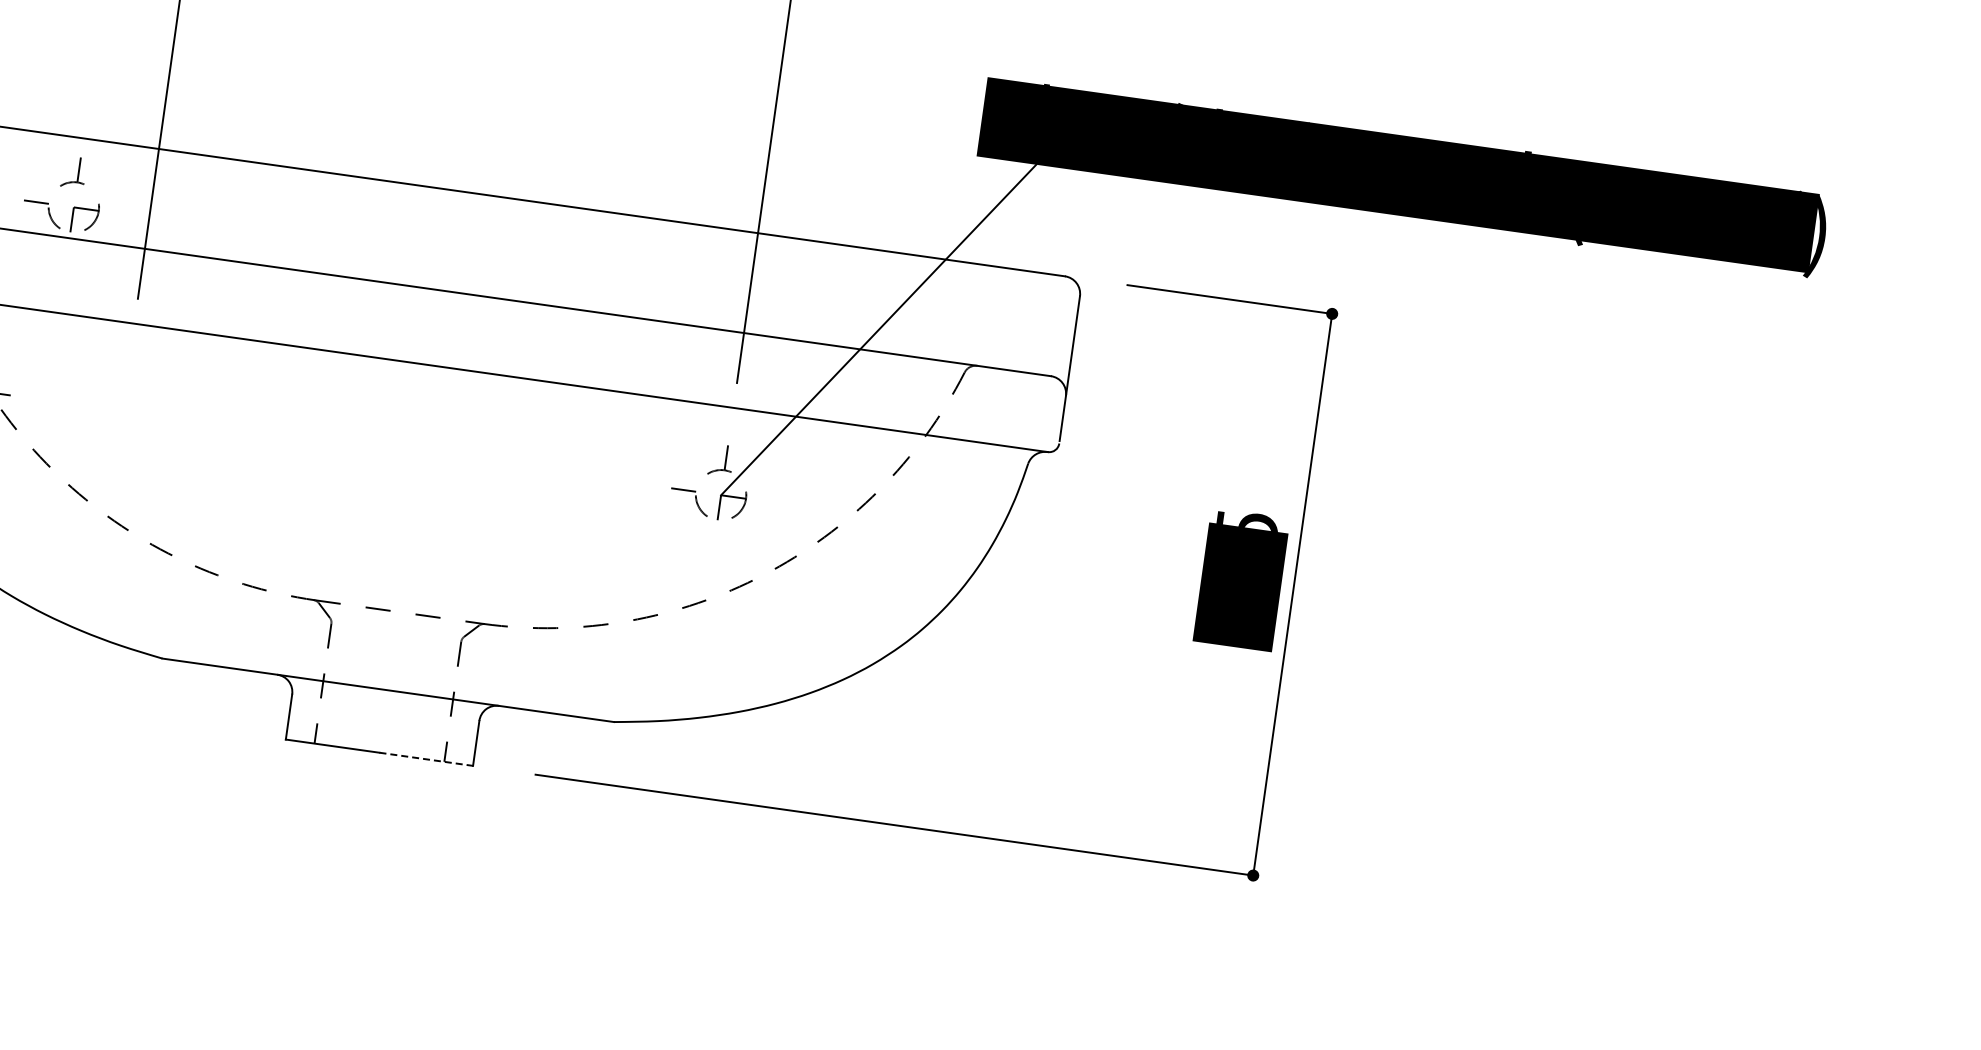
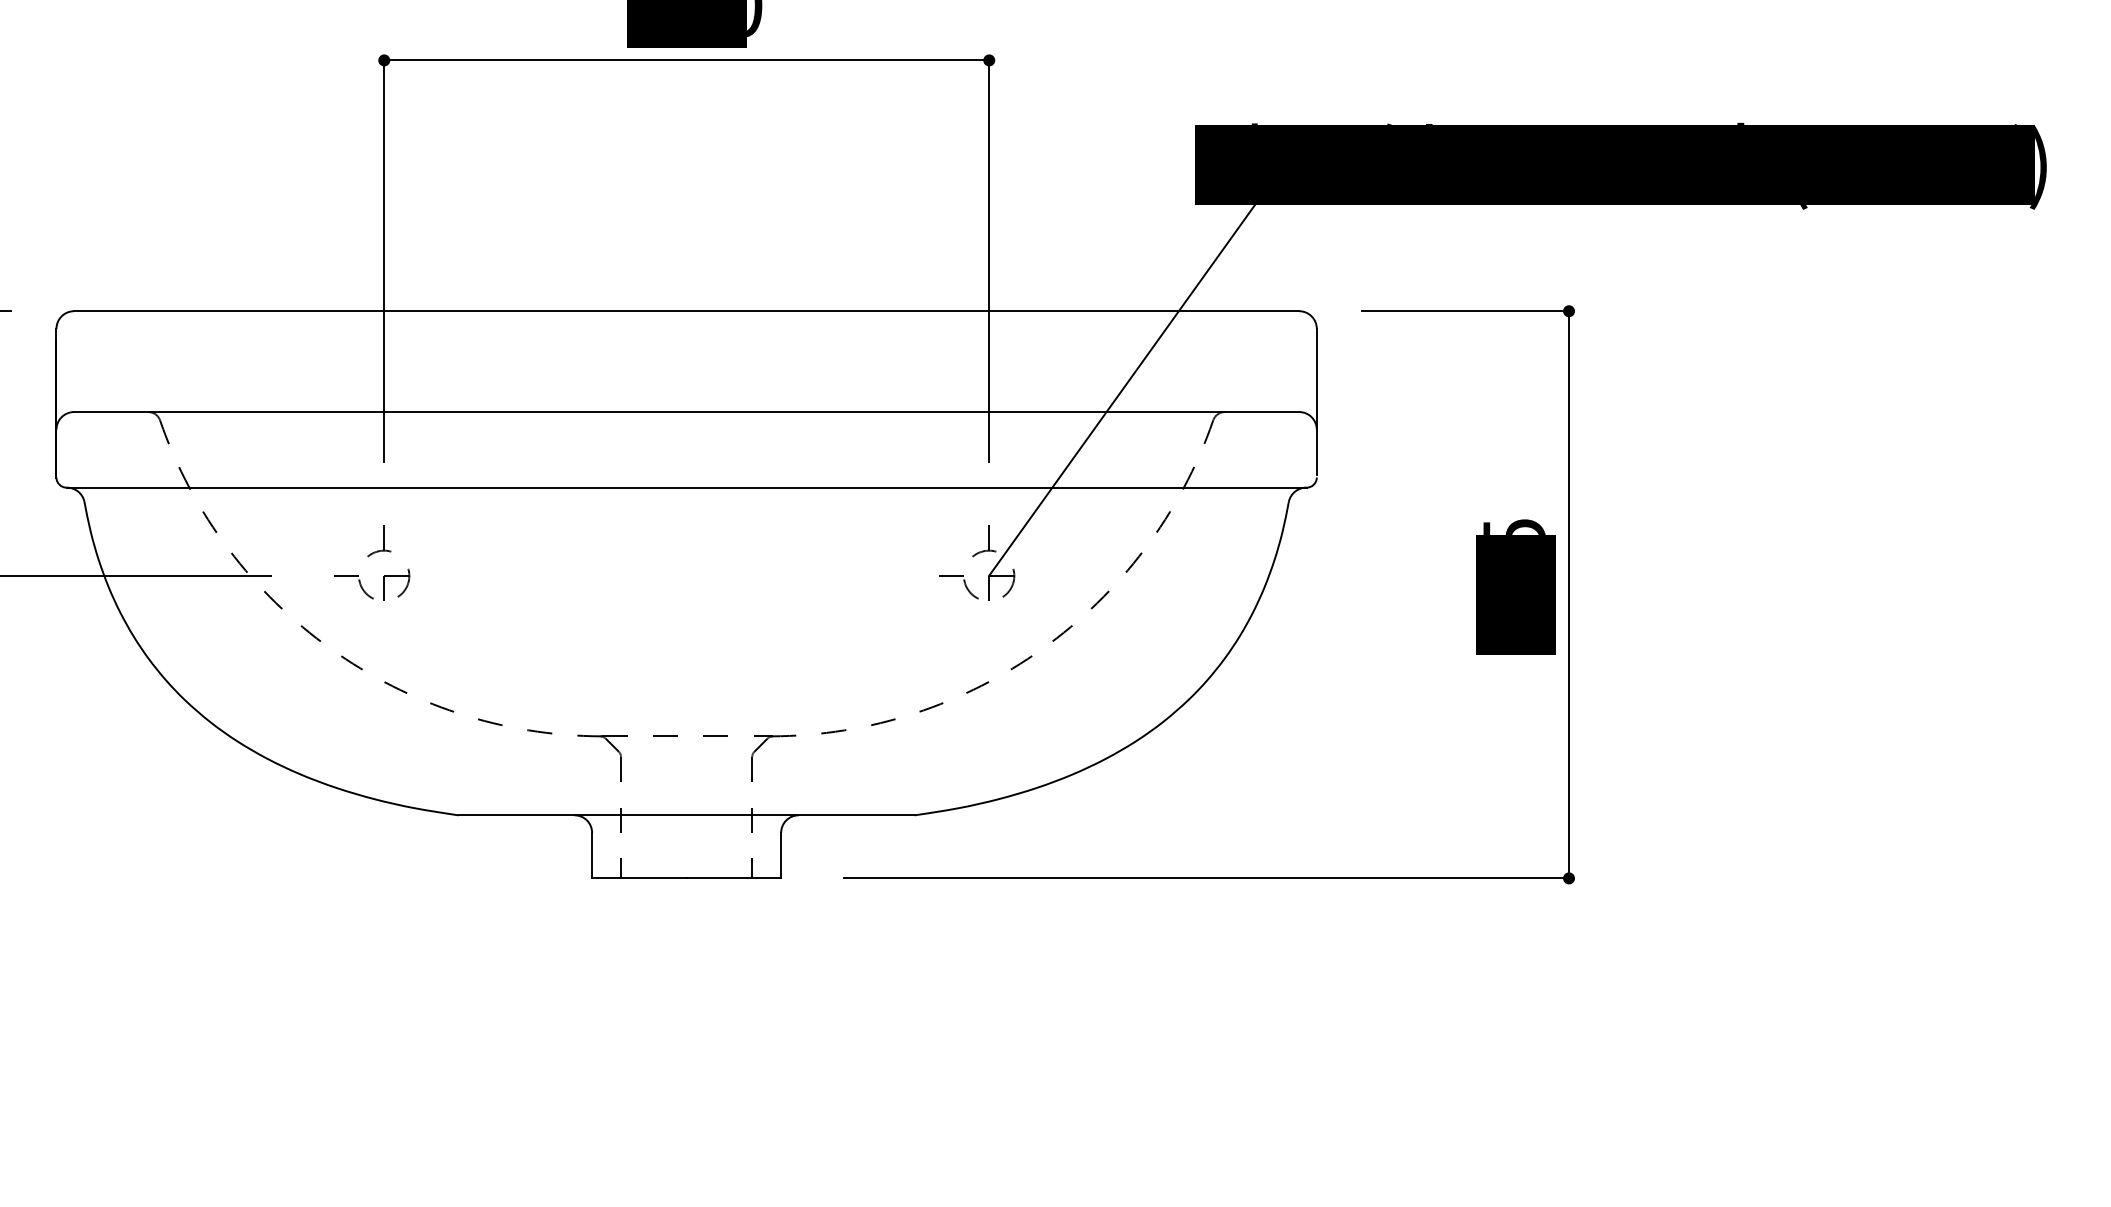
part: (60, 187) -> (368, 557), moved
line: (426, 759) -> (734, 878), dashed -> solid

